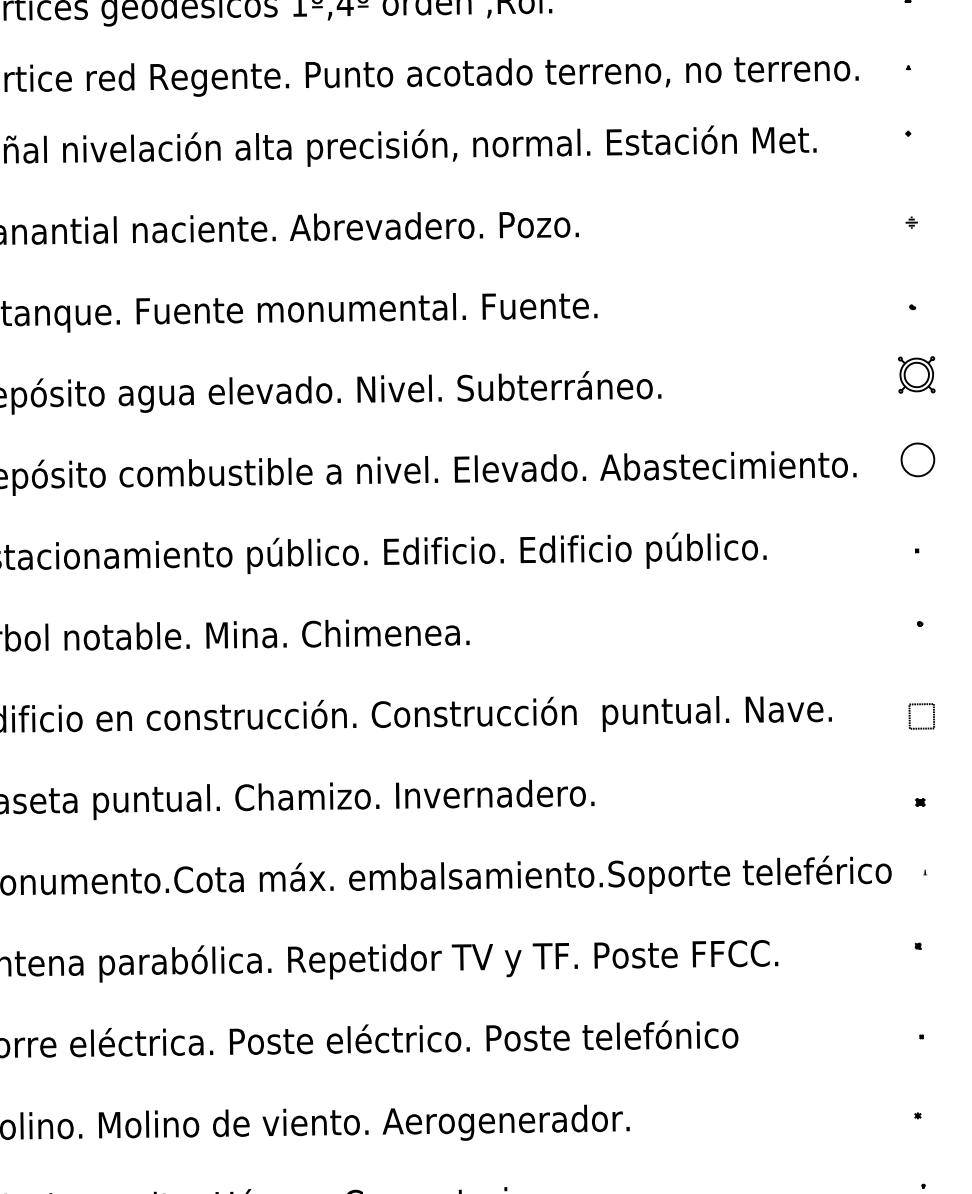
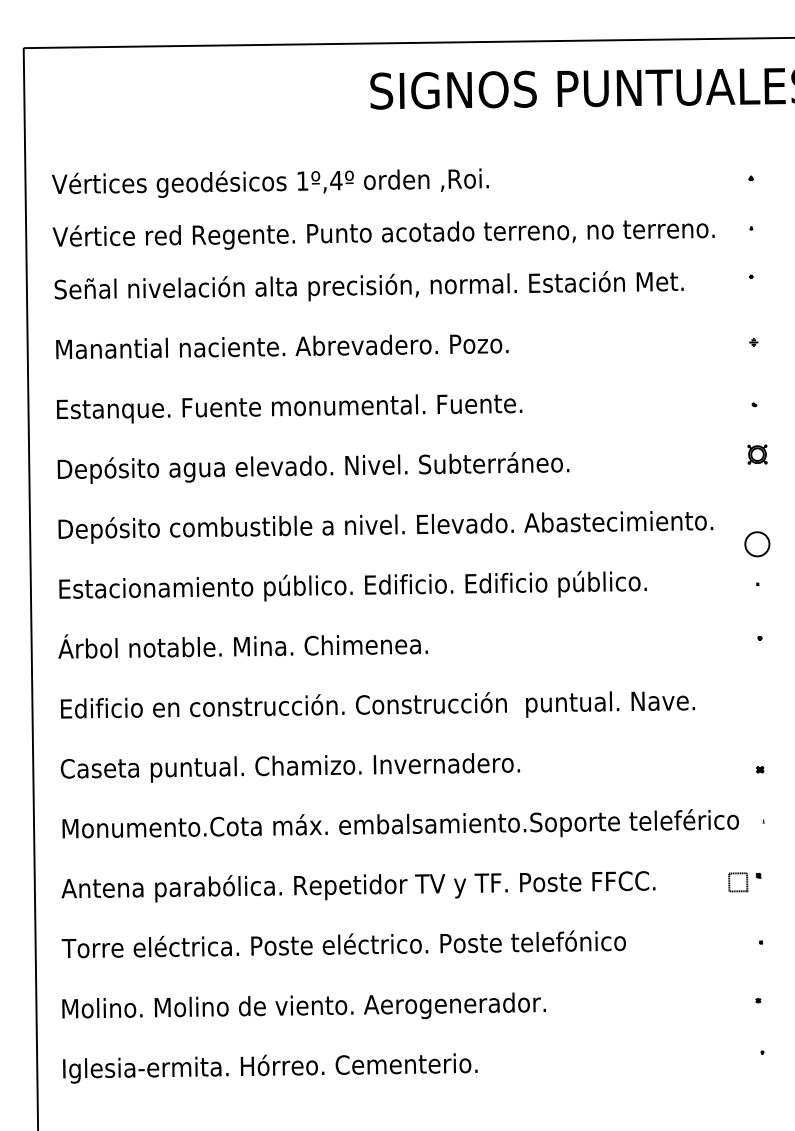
part: (916, 374) -> (757, 454), size x0.7
part: (918, 460) -> (757, 544), moved
part: (922, 716) -> (738, 882), moved

